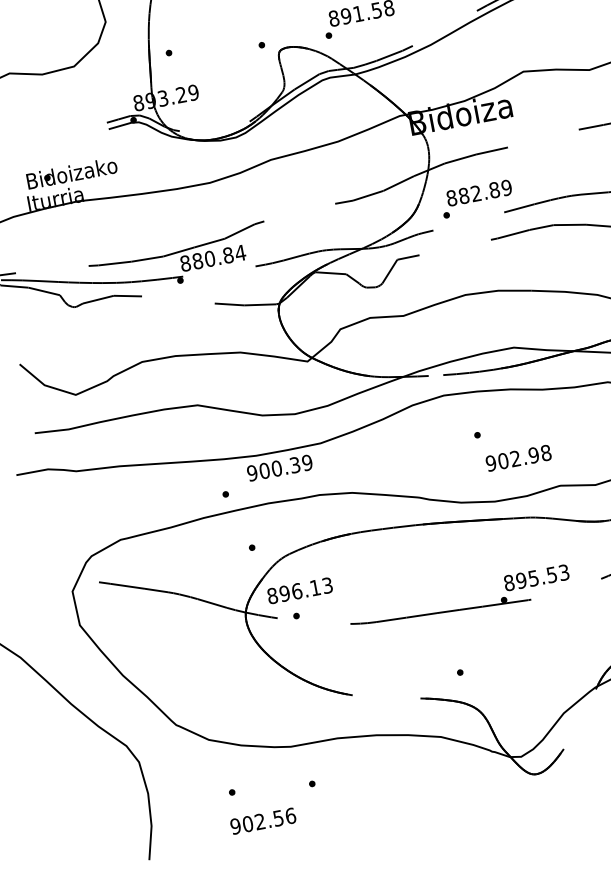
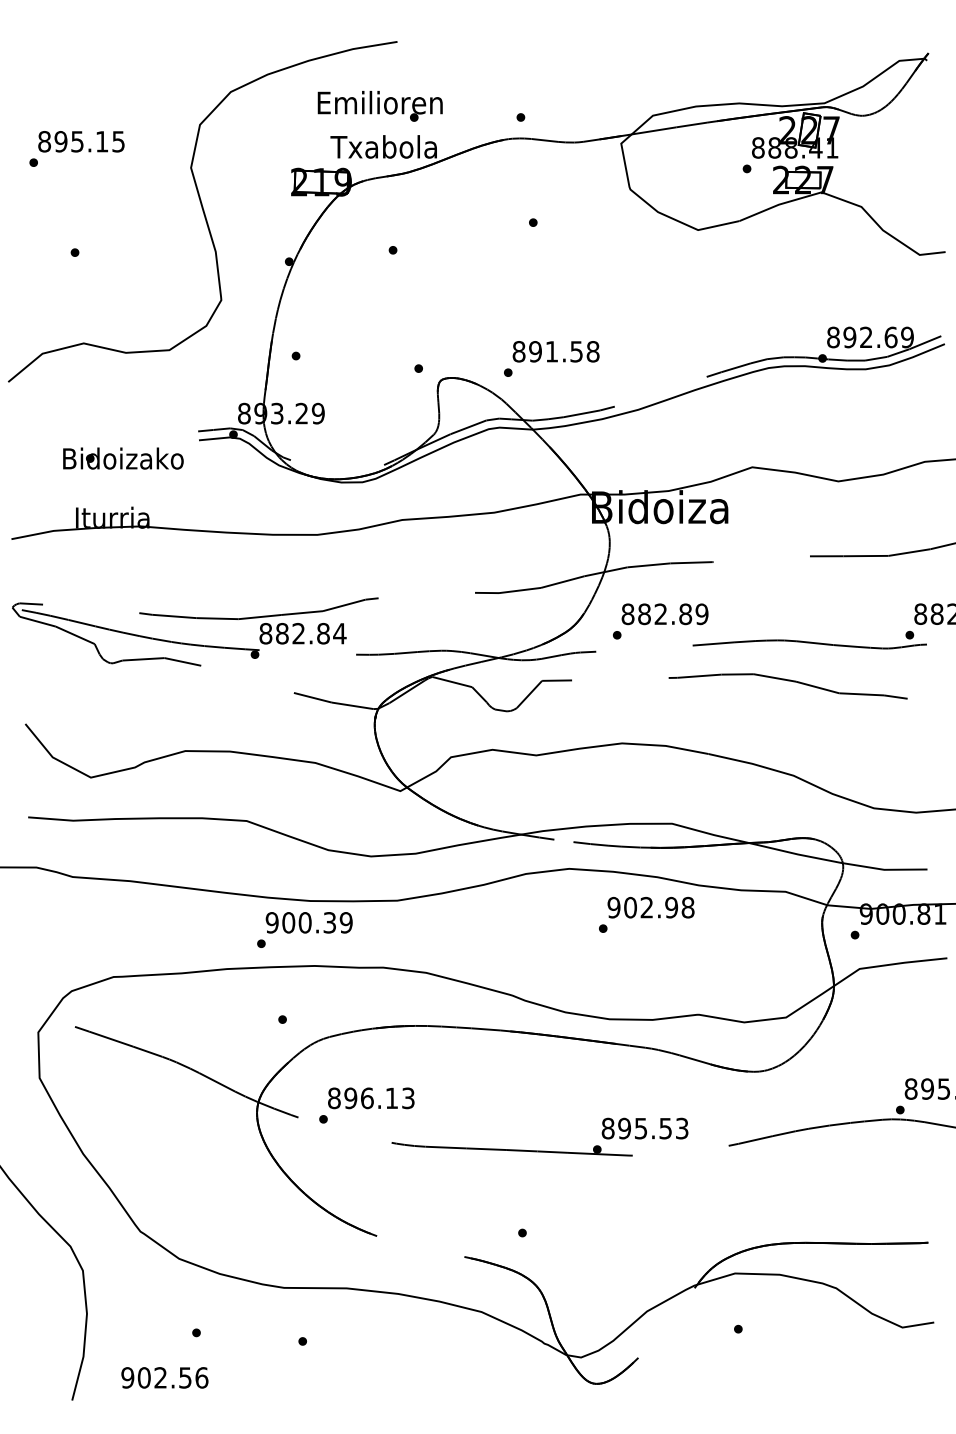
text: (72, 173) -> (123, 458), moved
text: (209, 258) -> (298, 633), 880.84 -> 882.84
text: (518, 458) -> (650, 907), moved
text: (279, 467) -> (308, 922), moved
text: (300, 590) -> (371, 1098), moved
text: (262, 820) -> (164, 1377), moved

